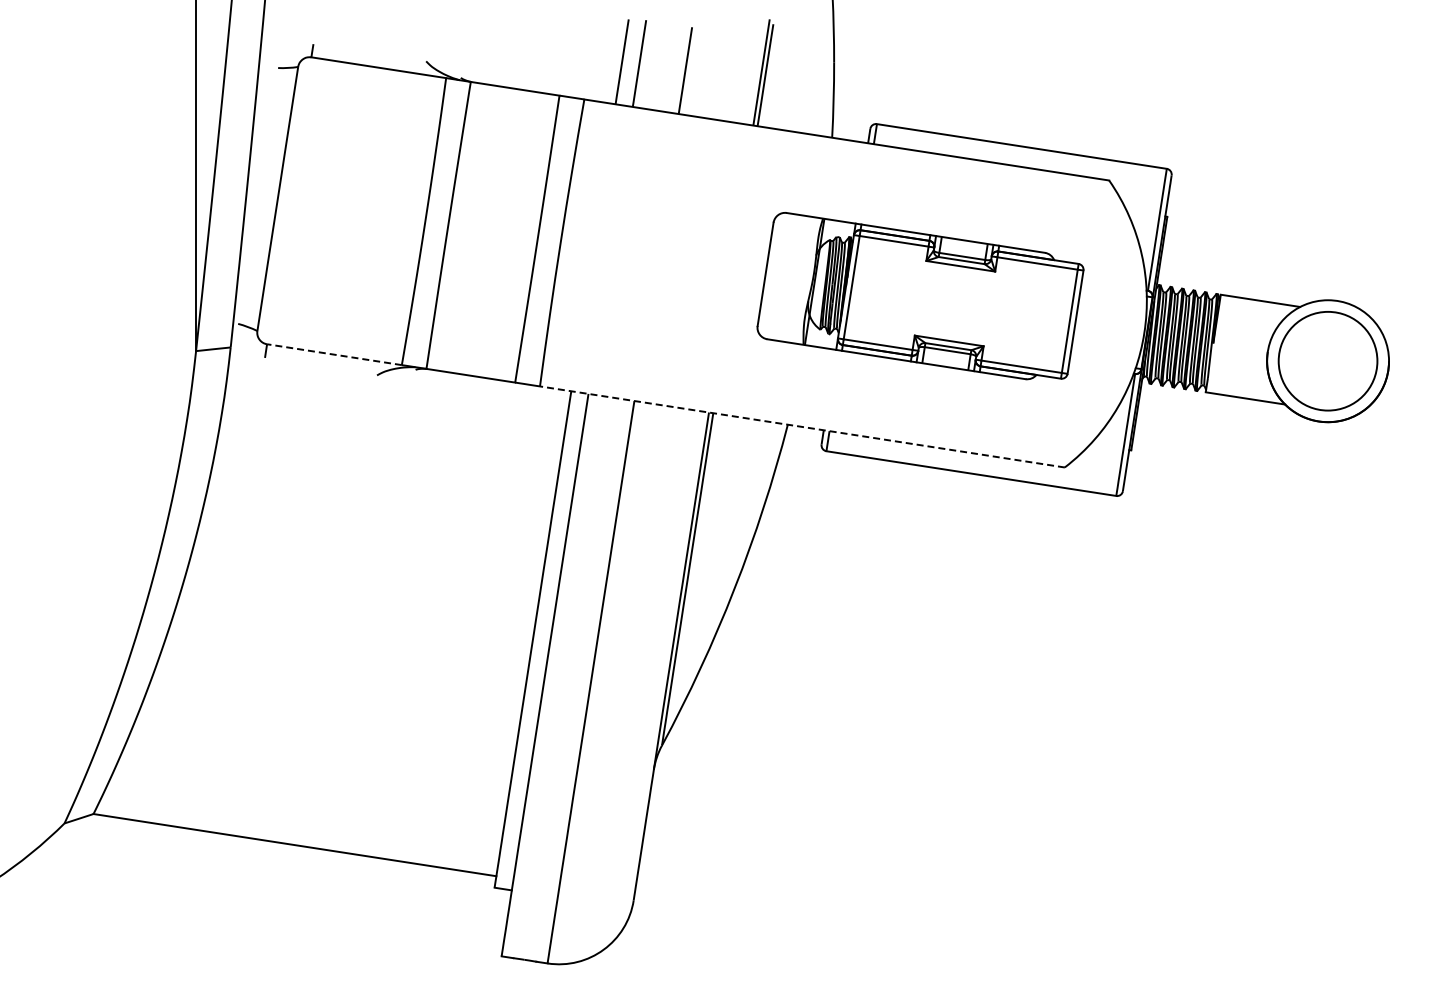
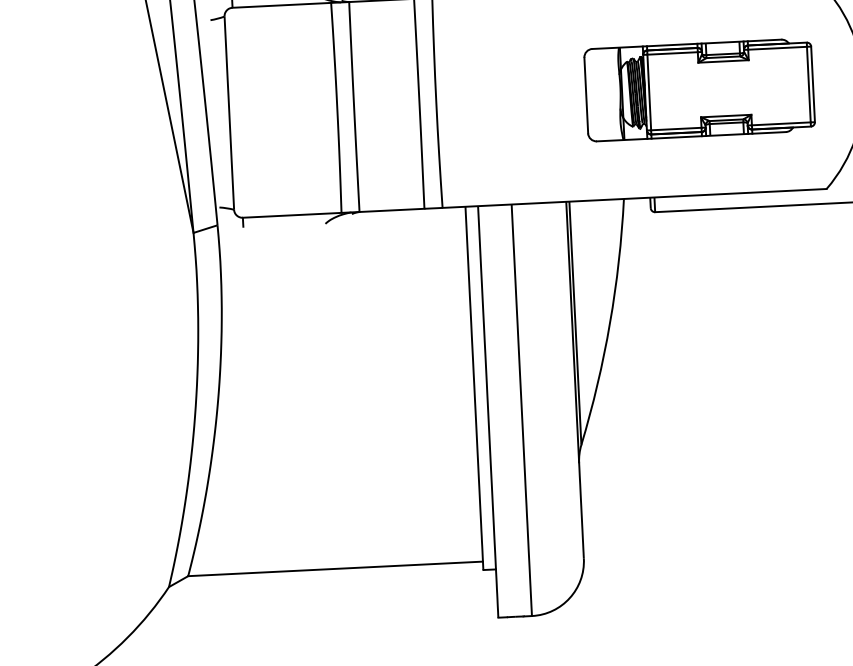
line: (334, 354) -> (292, 215), dashed -> solid
line: (802, 426) -> (634, 198), dashed -> solid

